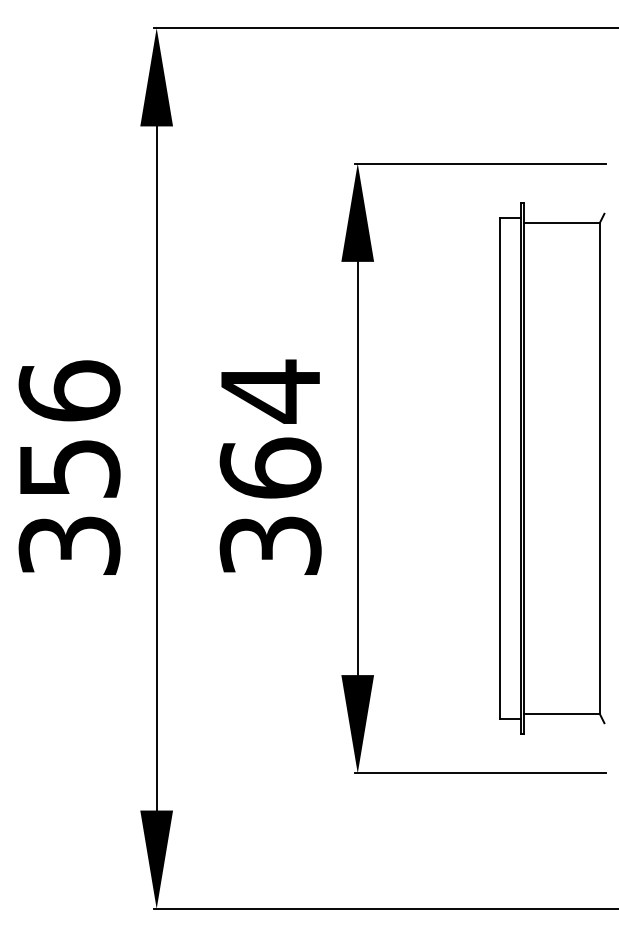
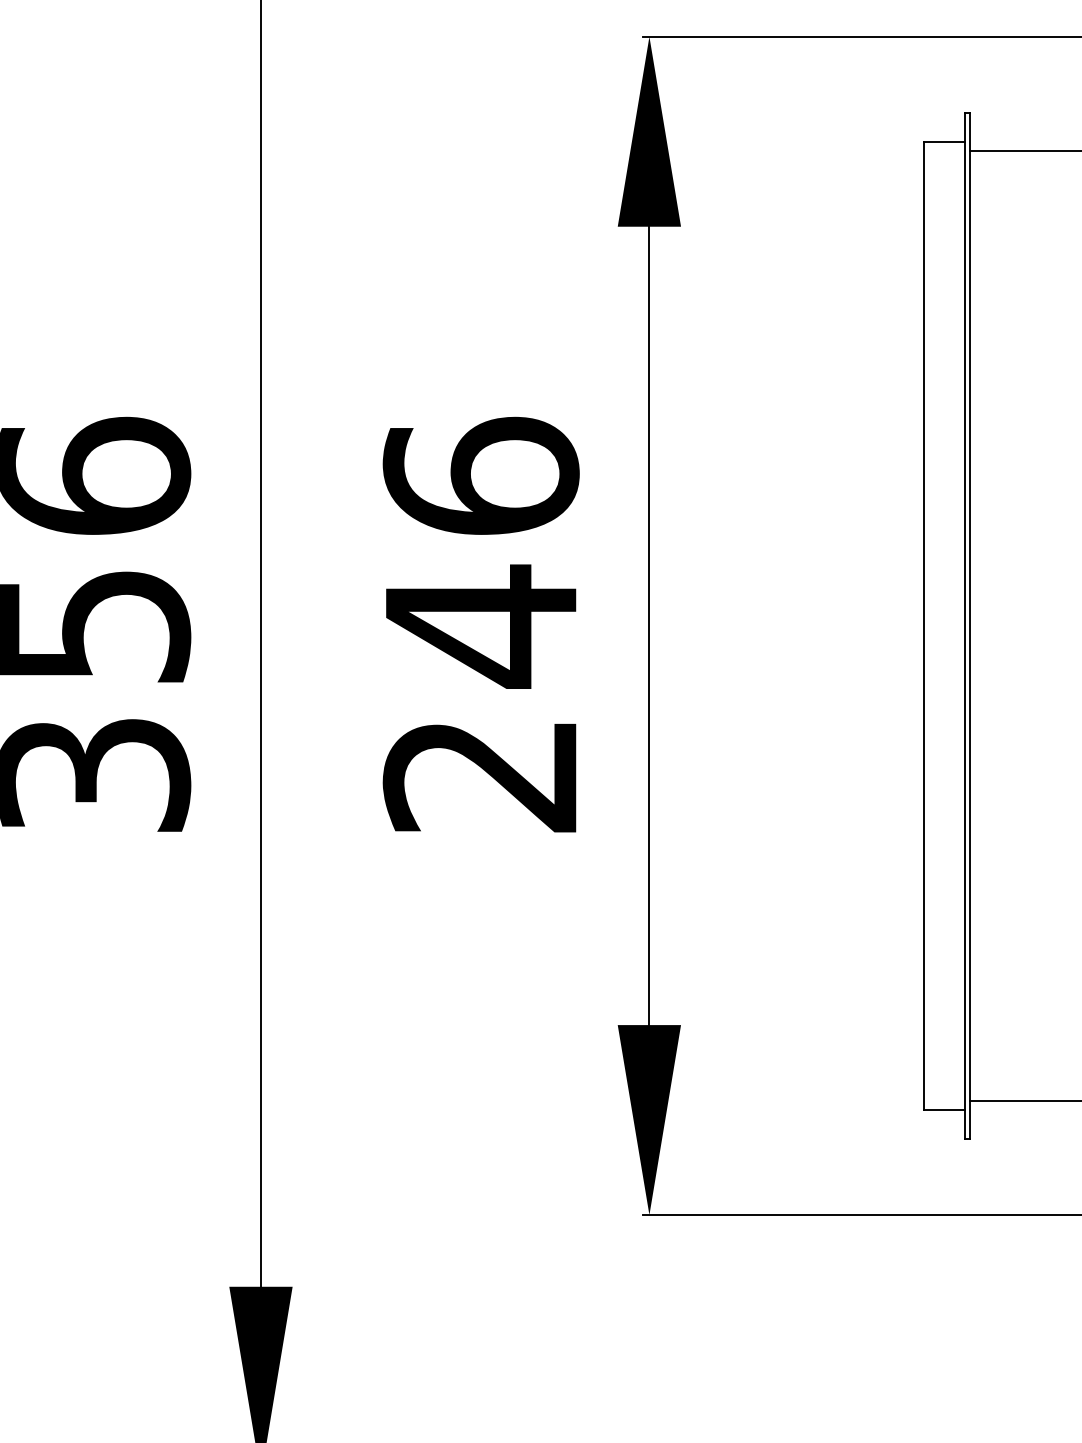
text: (270, 467) -> (480, 623), 364 -> 246

